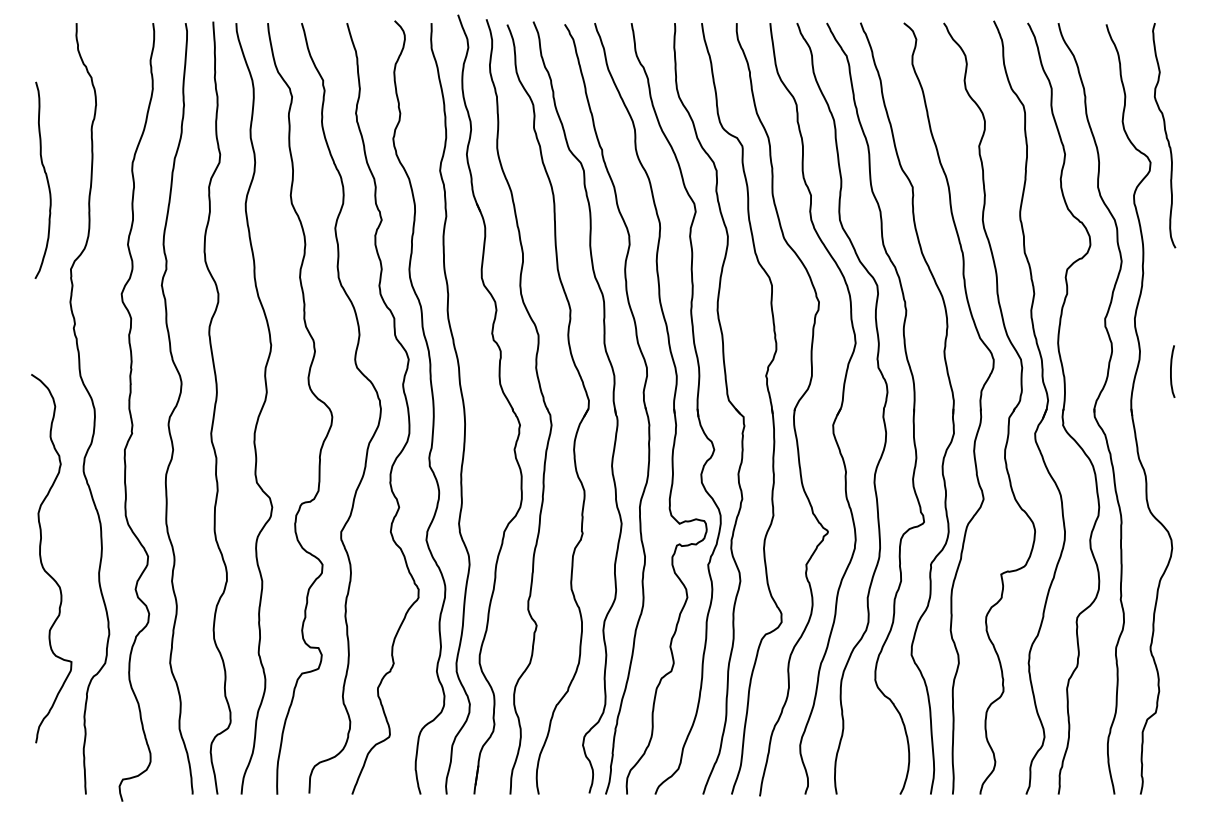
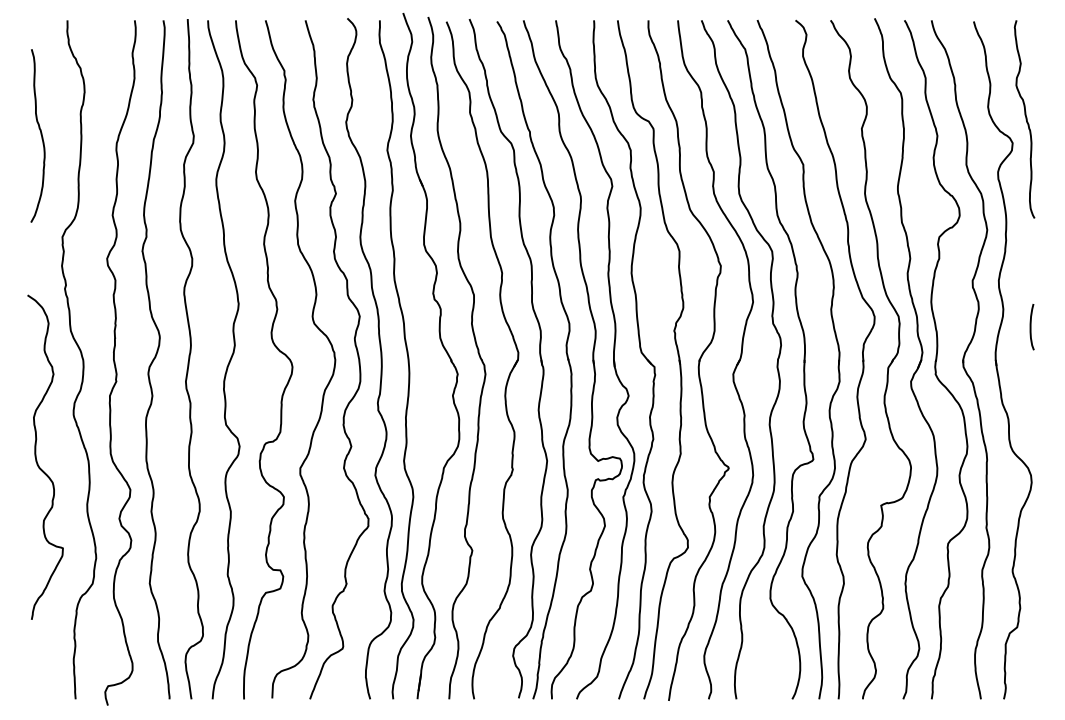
curve: (46, 179) -> (40, 135), moved
curve: (42, 562) -> (37, 460), moved

